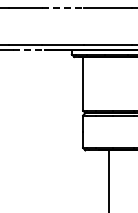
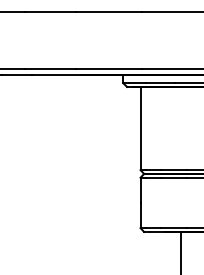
line: (63, 8) -> (110, 11), dashed -> solid
line: (29, 49) -> (57, 75), dashed -> solid

